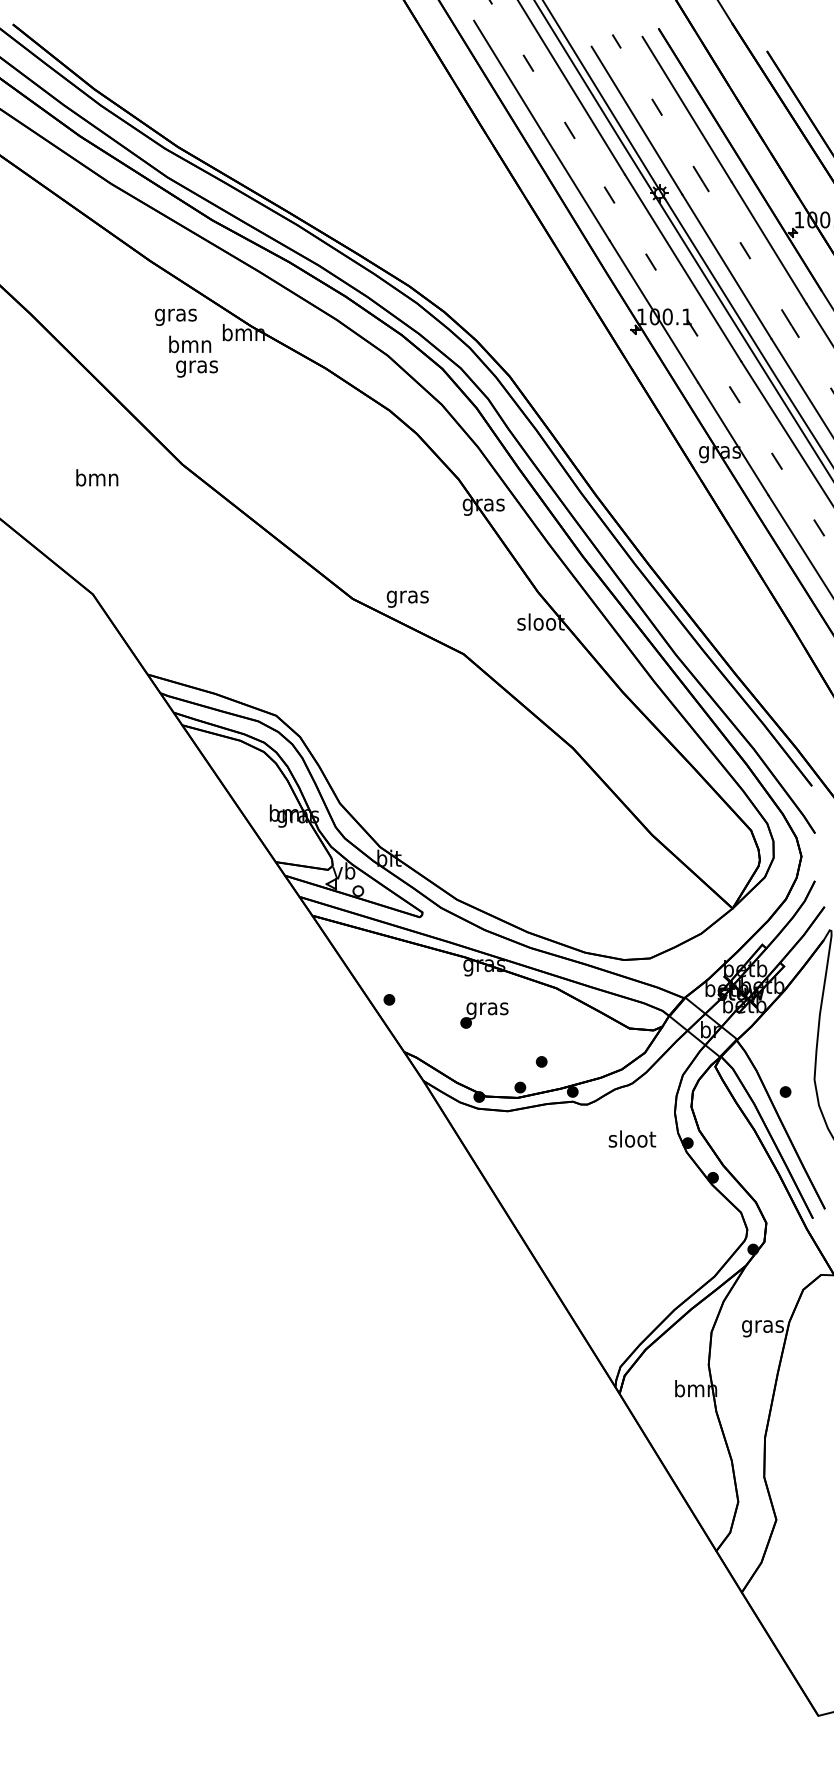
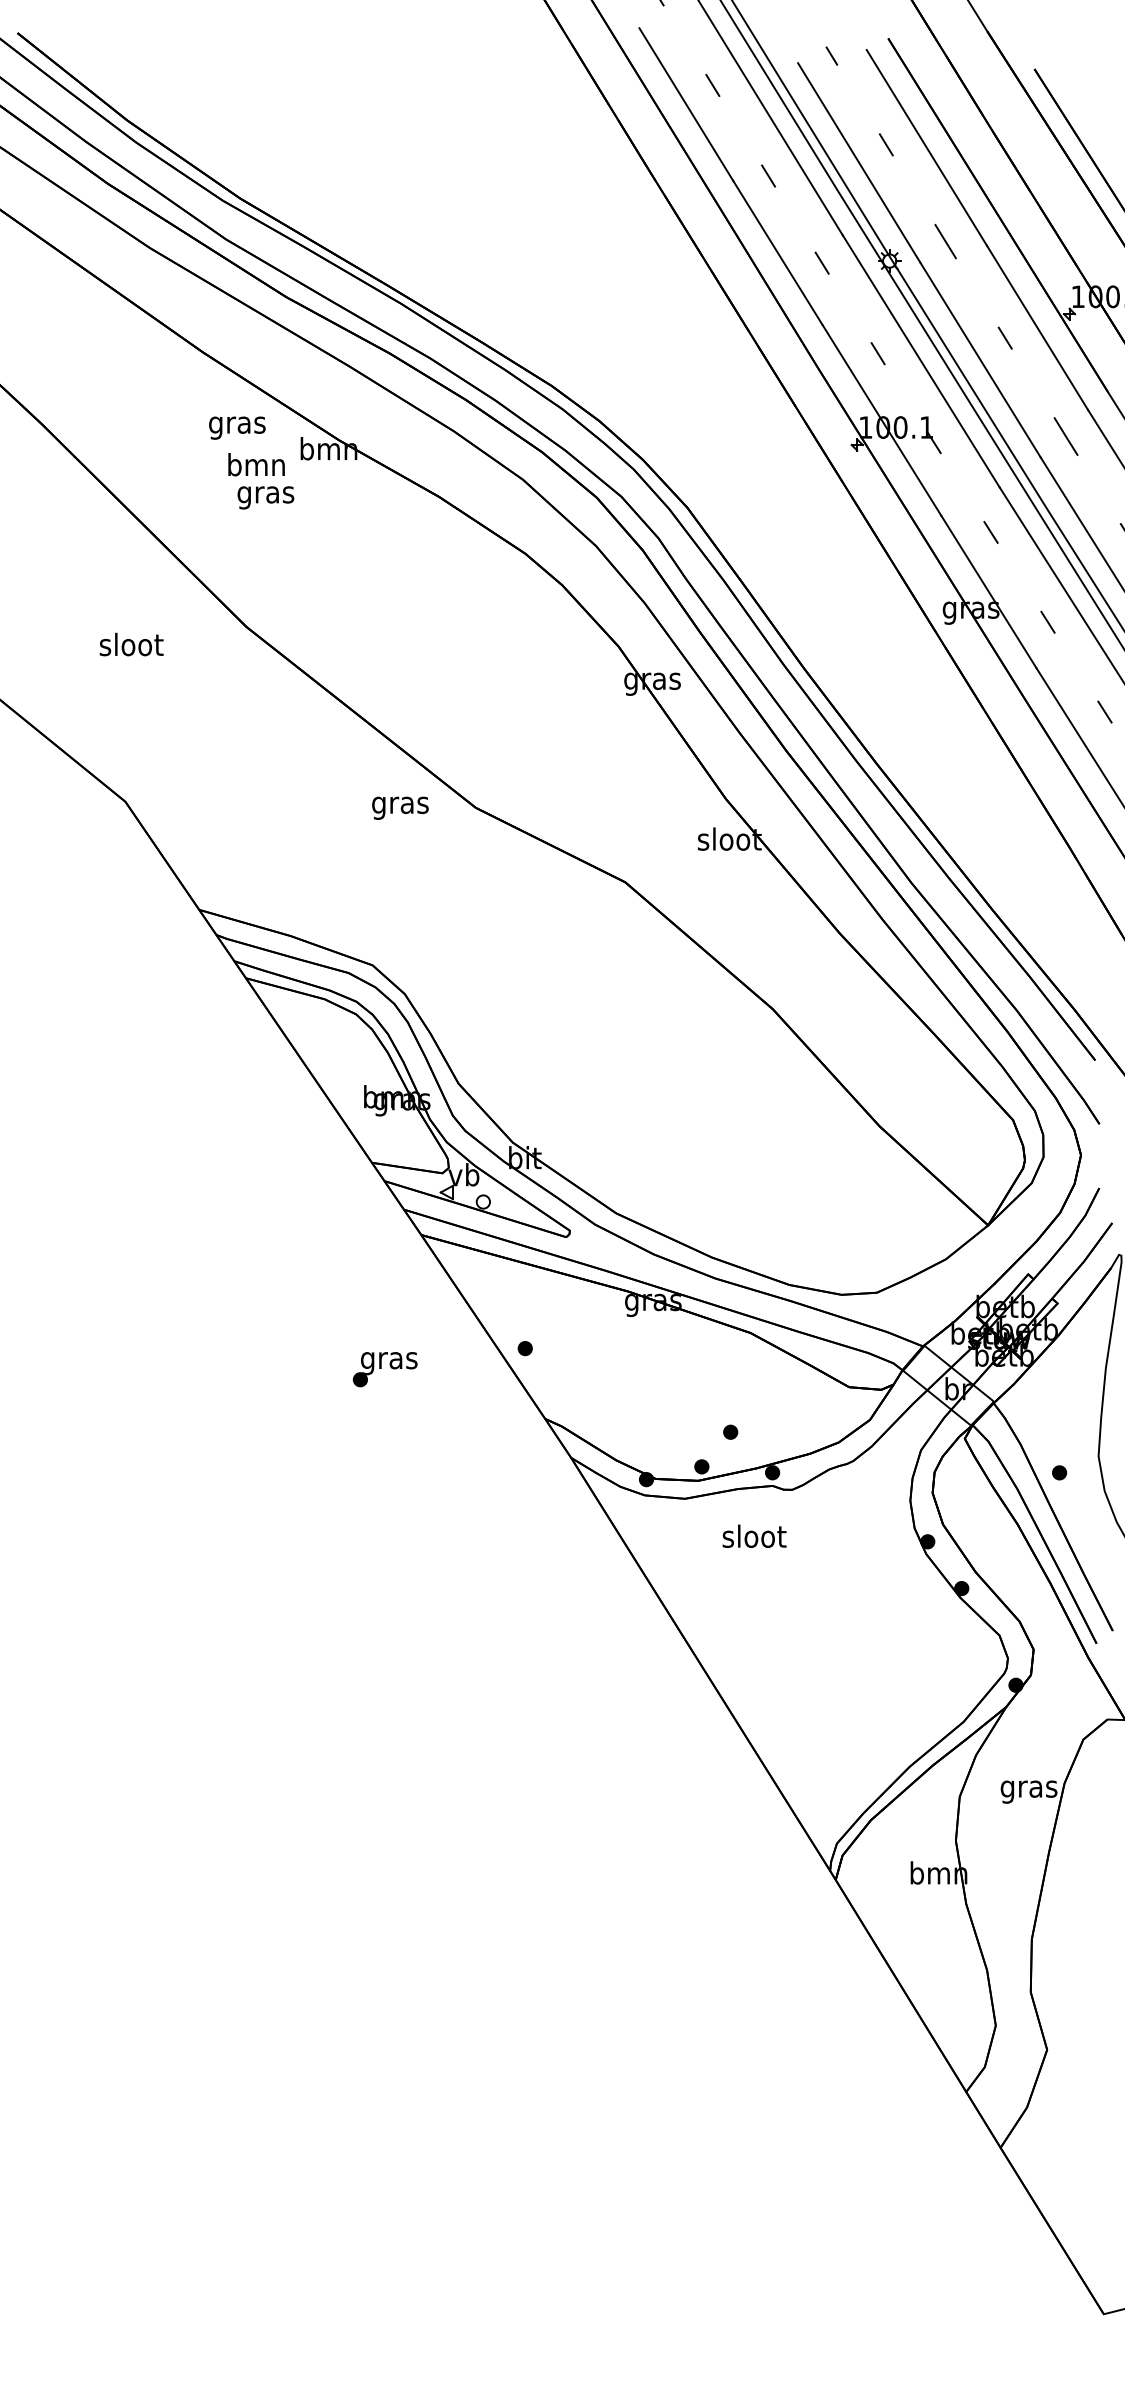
text: (97, 477) -> (131, 644), bmn -> sloot
text: (407, 598) -> (399, 807), moved
part: (484, 1015) -> (385, 1369), moved
text: (632, 1138) -> (754, 1535), moved

